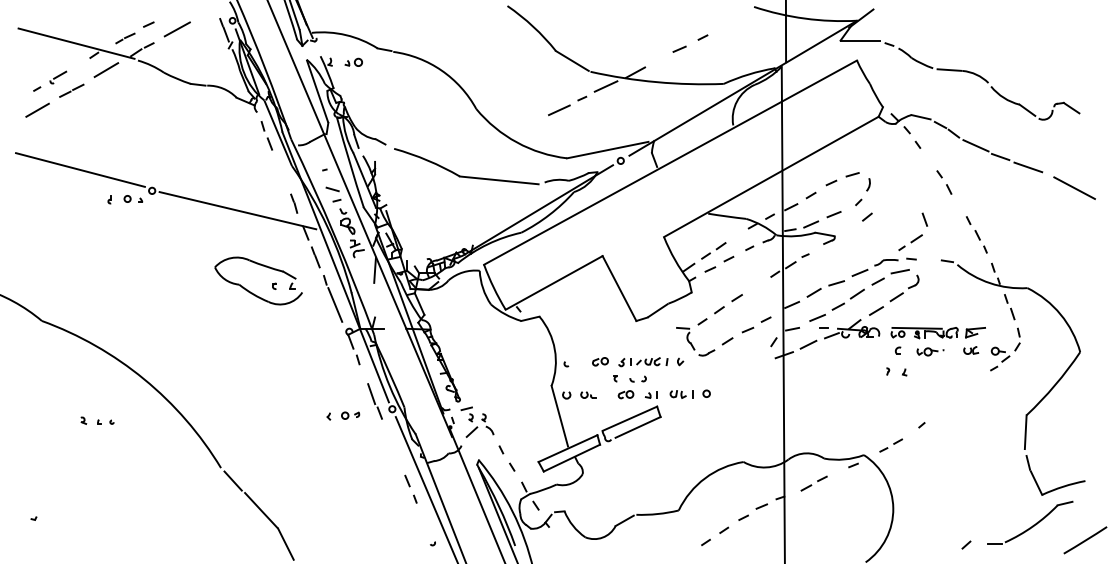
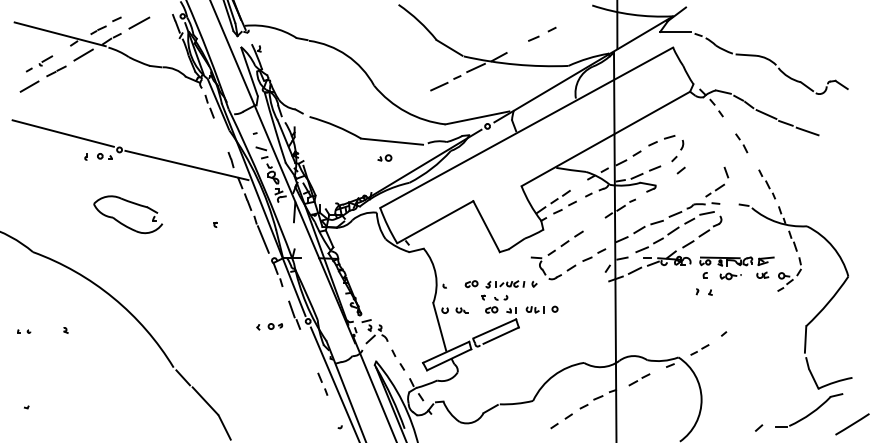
part: (353, 61) -> (384, 157), moved
line: (1074, 187) -> (843, 147), removed
part: (252, 292) -> (123, 223), moved
part: (106, 422) -> (24, 331), moved

